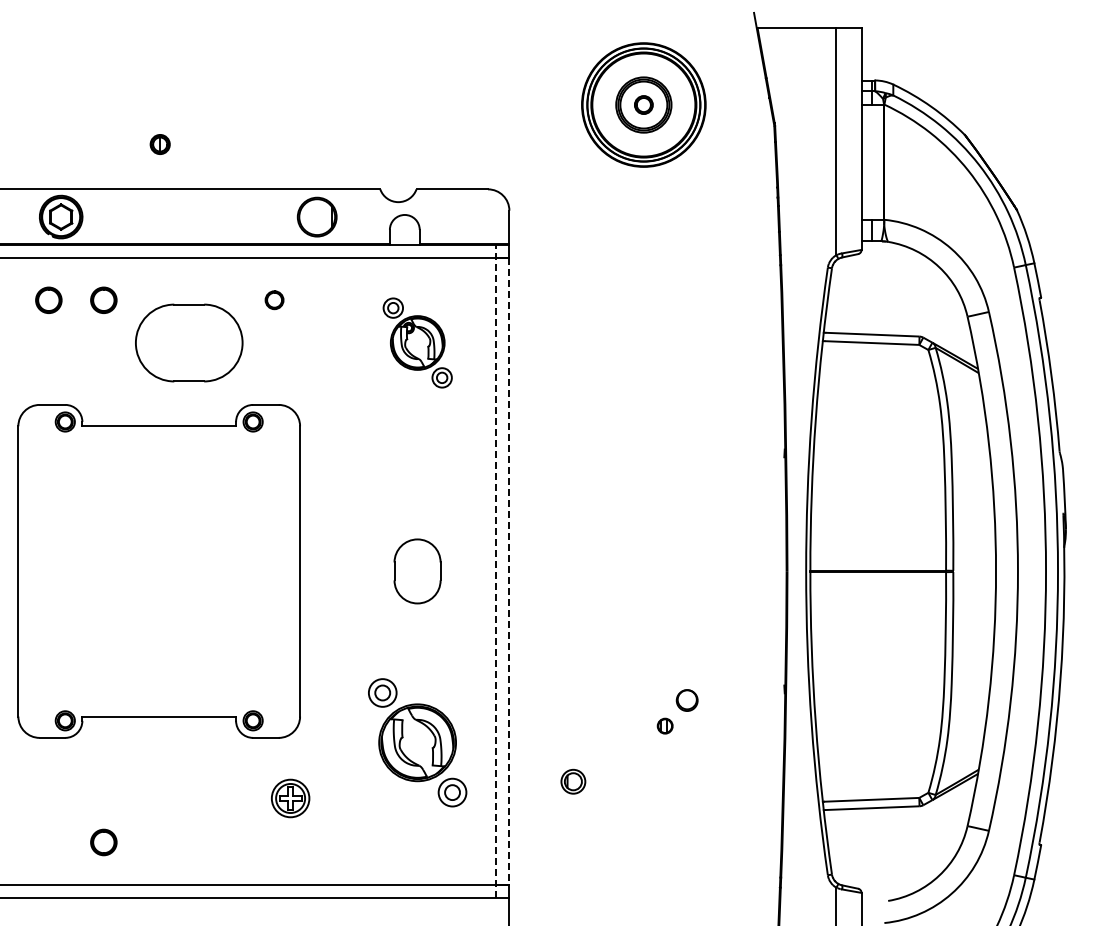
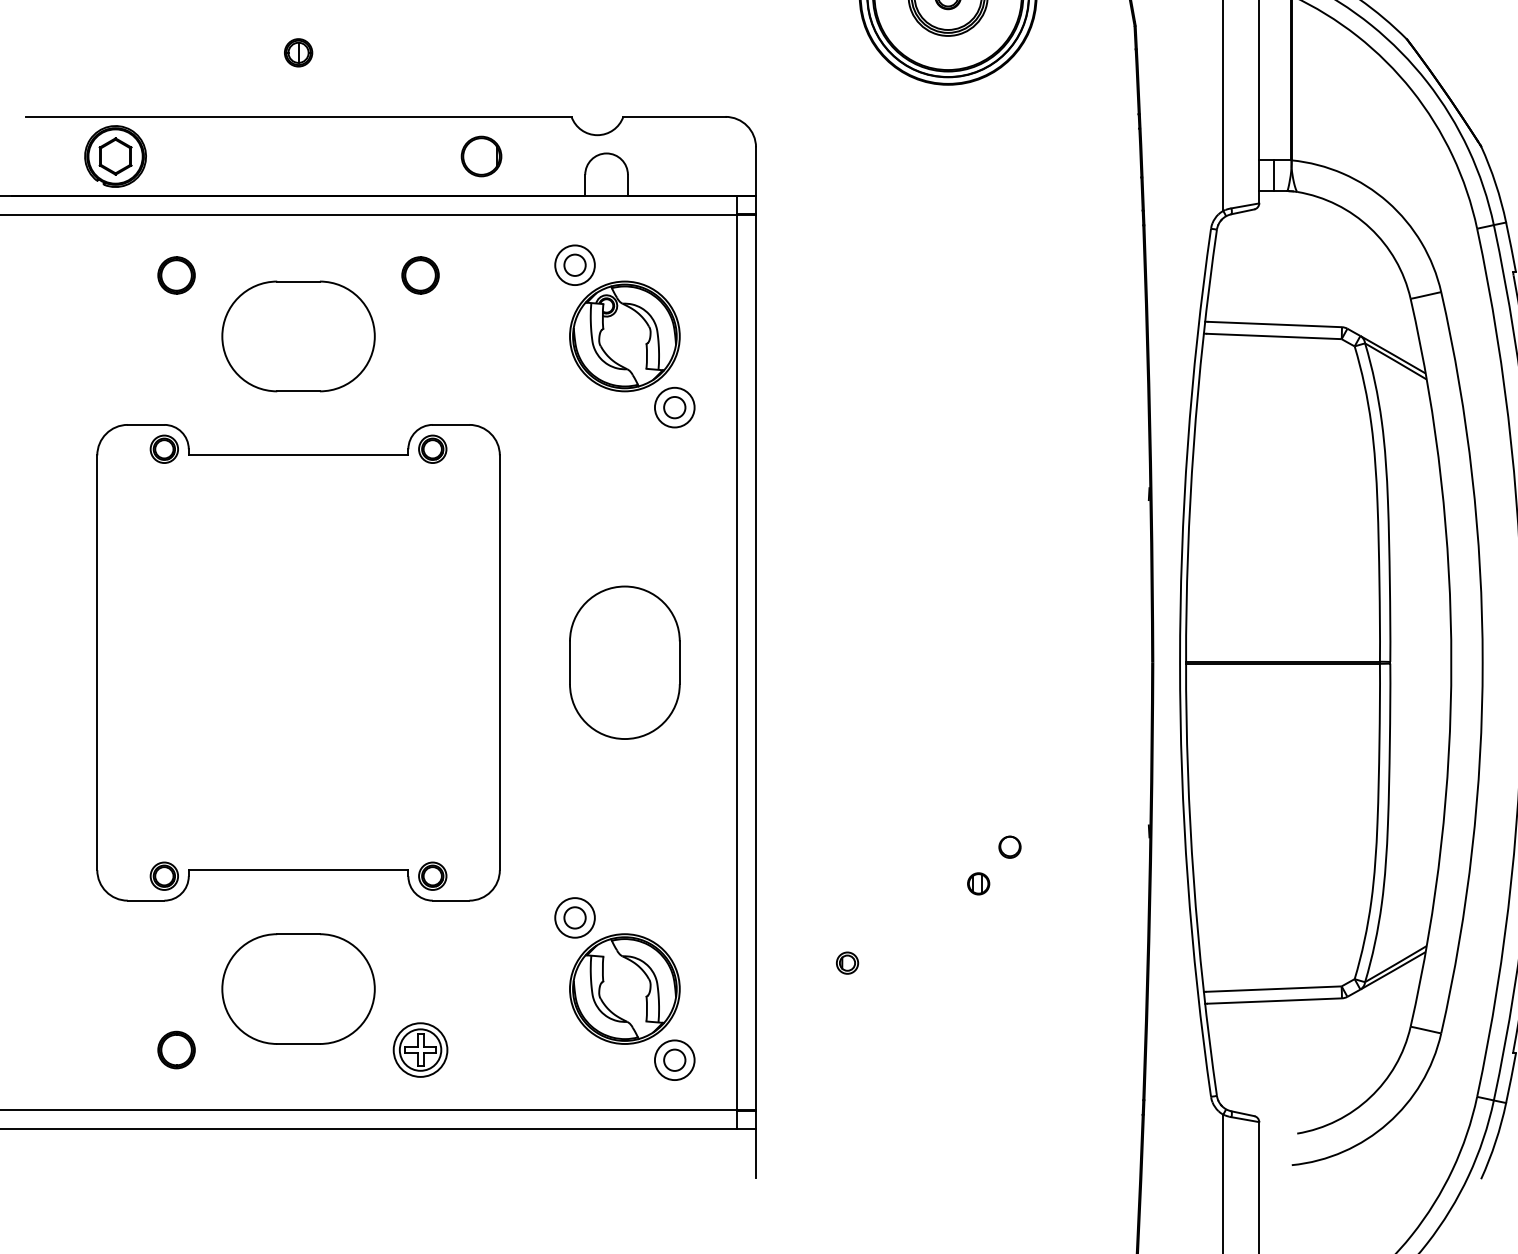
part: (159, 144) -> (297, 52), moved
part: (317, 216) -> (481, 155), size x0.71
part: (48, 299) -> (97, 274), removed
part: (274, 299) -> (420, 274), size x1.43
part: (417, 342) -> (624, 335), size x1.43
part: (158, 571) -> (297, 662), moved
part: (417, 571) -> (624, 662), size x1.67
line: (496, 571) -> (737, 662), dashed -> solid
line: (509, 571) -> (756, 662), dashed -> solid
part: (686, 700) -> (1009, 847), size x0.71
part: (417, 742) -> (624, 988), moved
part: (573, 781) -> (847, 962), size x0.62
part: (290, 798) -> (420, 1050), moved
part: (189, 799) -> (298, 988), added

